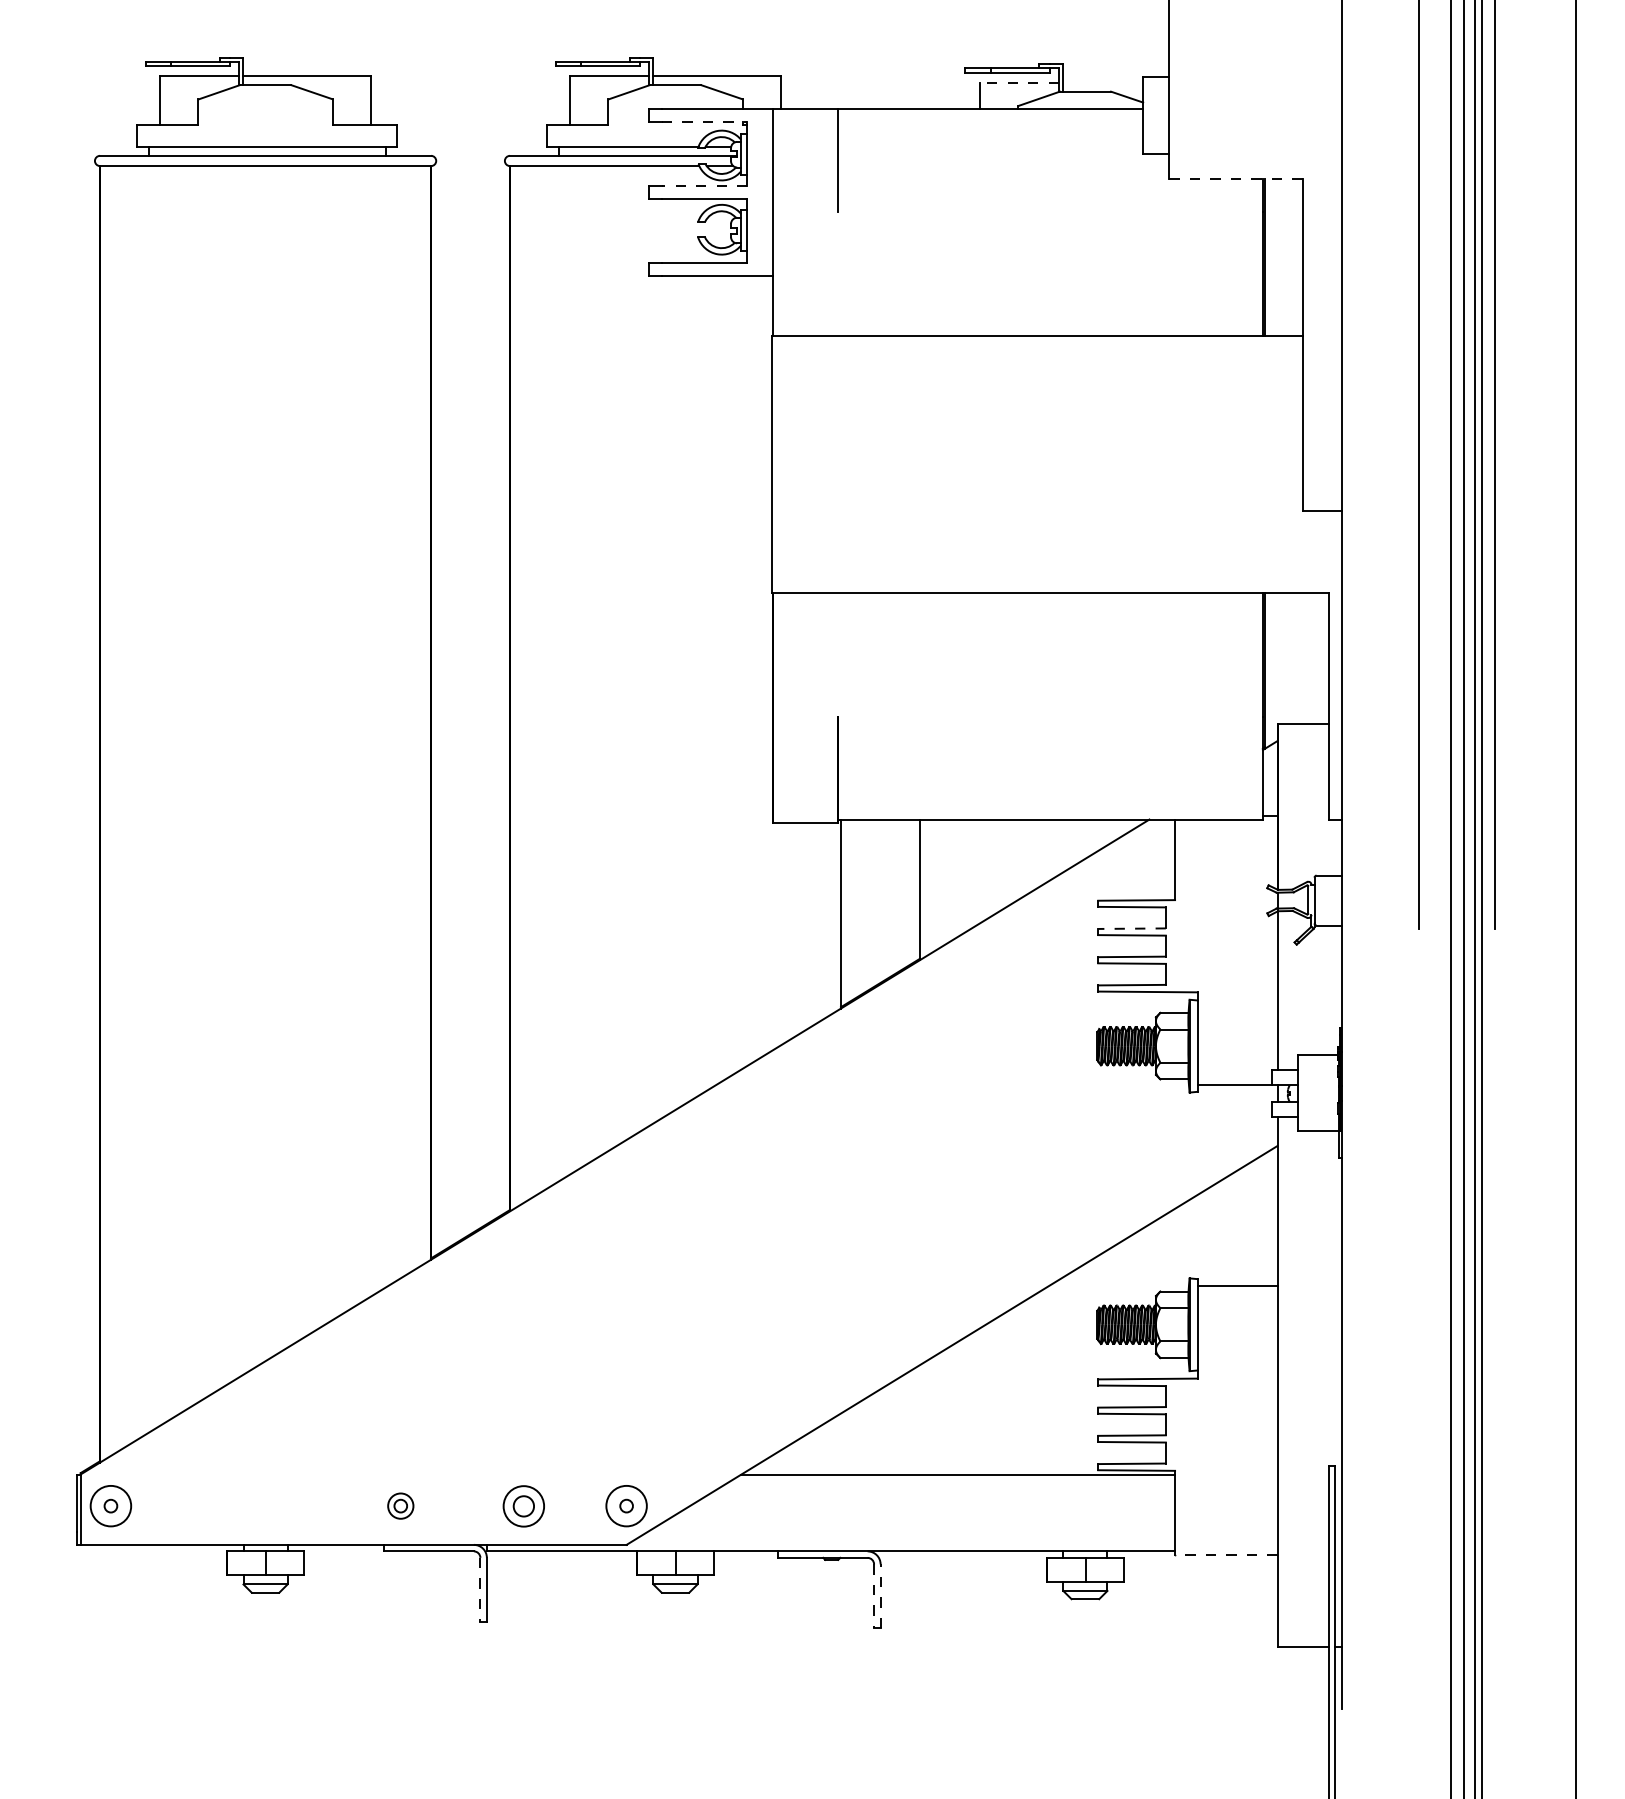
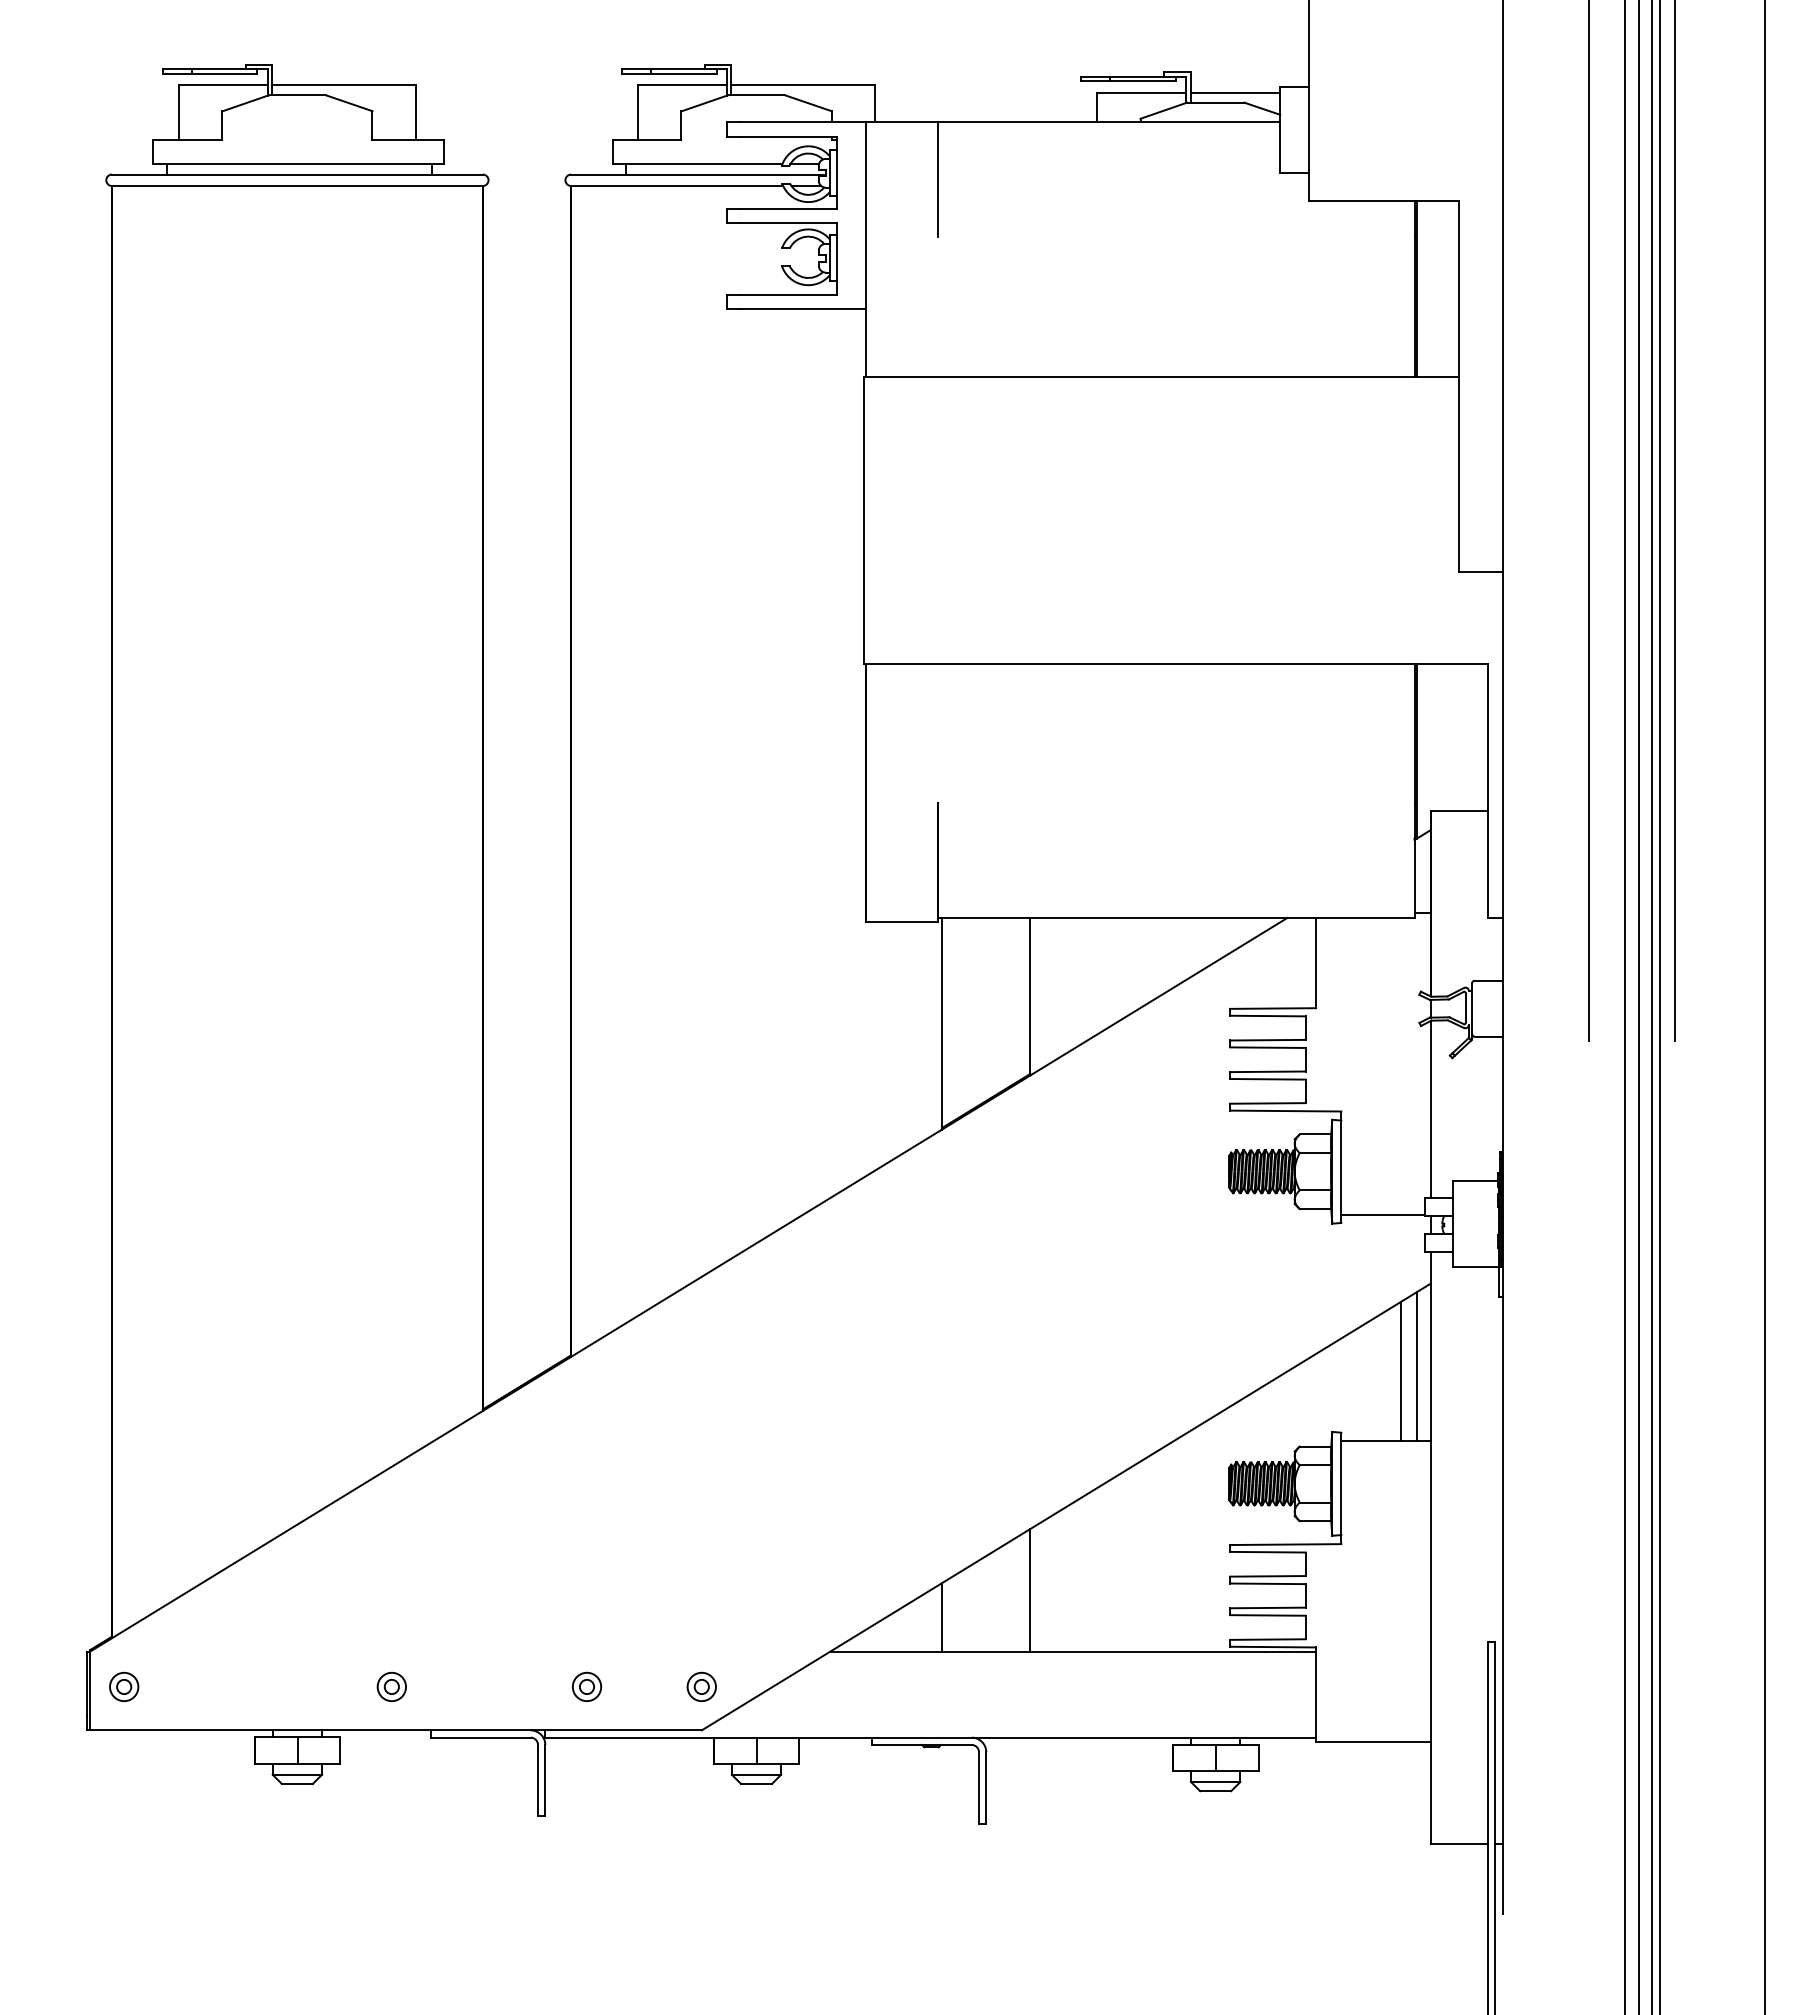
line: (1019, 82) -> (1141, 92), dashed -> solid
line: (1103, 82) -> (1235, 92), added
line: (704, 121) -> (789, 136), dashed -> solid
line: (1235, 179) -> (1383, 200), dashed -> solid
line: (704, 186) -> (789, 208), dashed -> solid
line: (1131, 928) -> (1267, 1040), dashed -> solid
line: (1264, 1220) -> (1416, 1366), added
line: (1251, 1223) -> (1401, 1370), added
line: (920, 1420) -> (1030, 1590), added
line: (840, 1444) -> (941, 1617), added
circle: (111, 1505) -> (124, 1686), size x0.62
part: (400, 1505) -> (391, 1686), moved
part: (524, 1505) -> (587, 1686), size x0.62
circle: (626, 1505) -> (701, 1686), size x0.62
line: (1226, 1555) -> (1373, 1742), dashed -> solid
line: (480, 1589) -> (538, 1780), dashed -> solid
line: (874, 1595) -> (979, 1787), dashed -> solid
line: (880, 1595) -> (986, 1787), dashed -> solid

